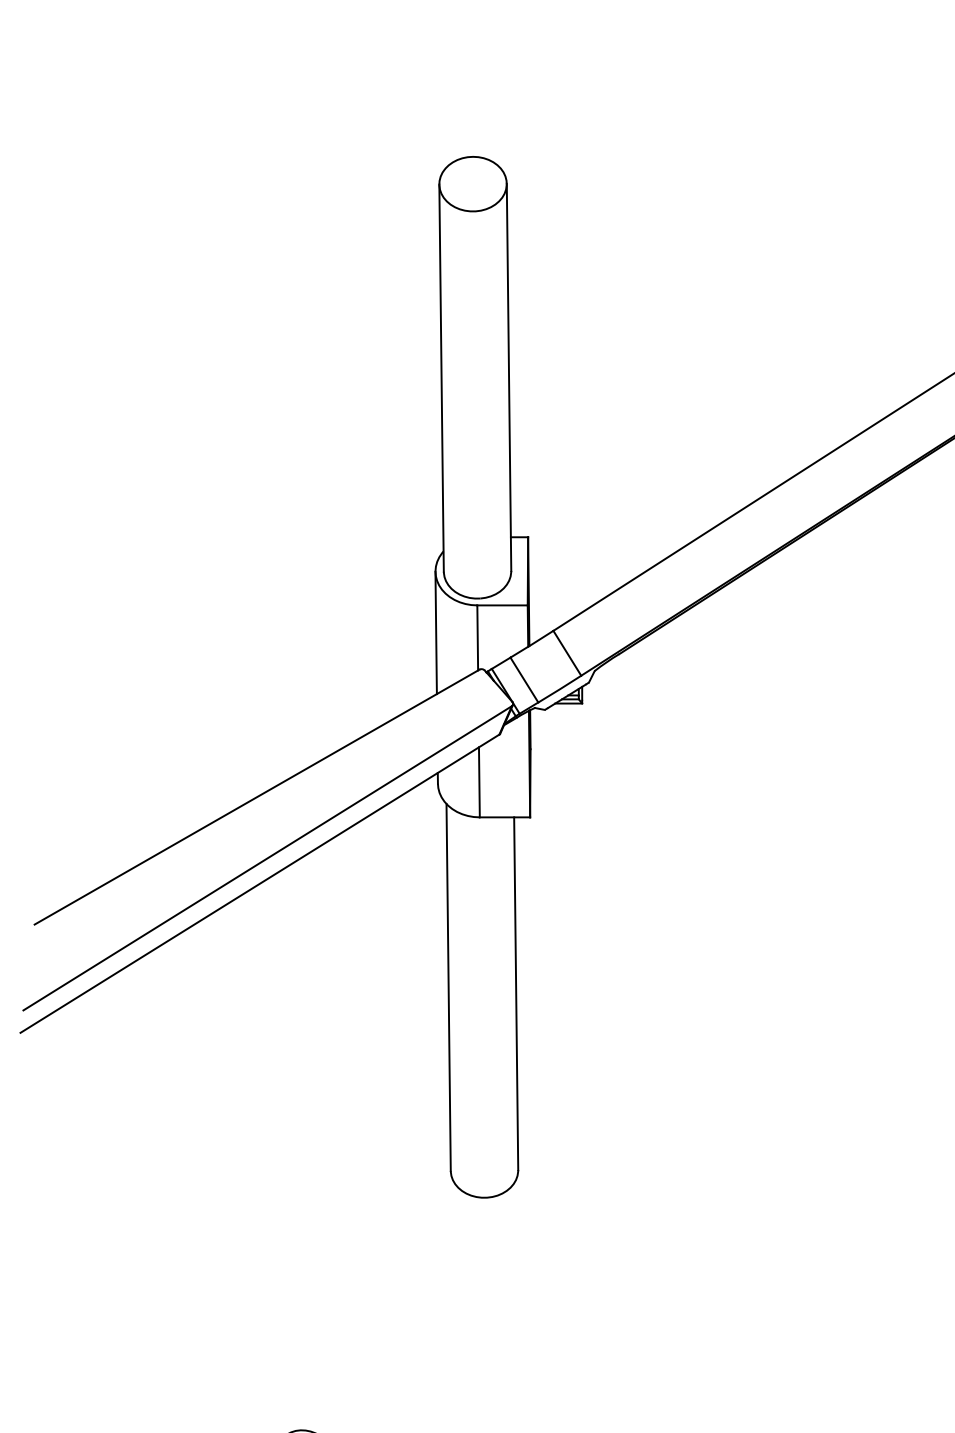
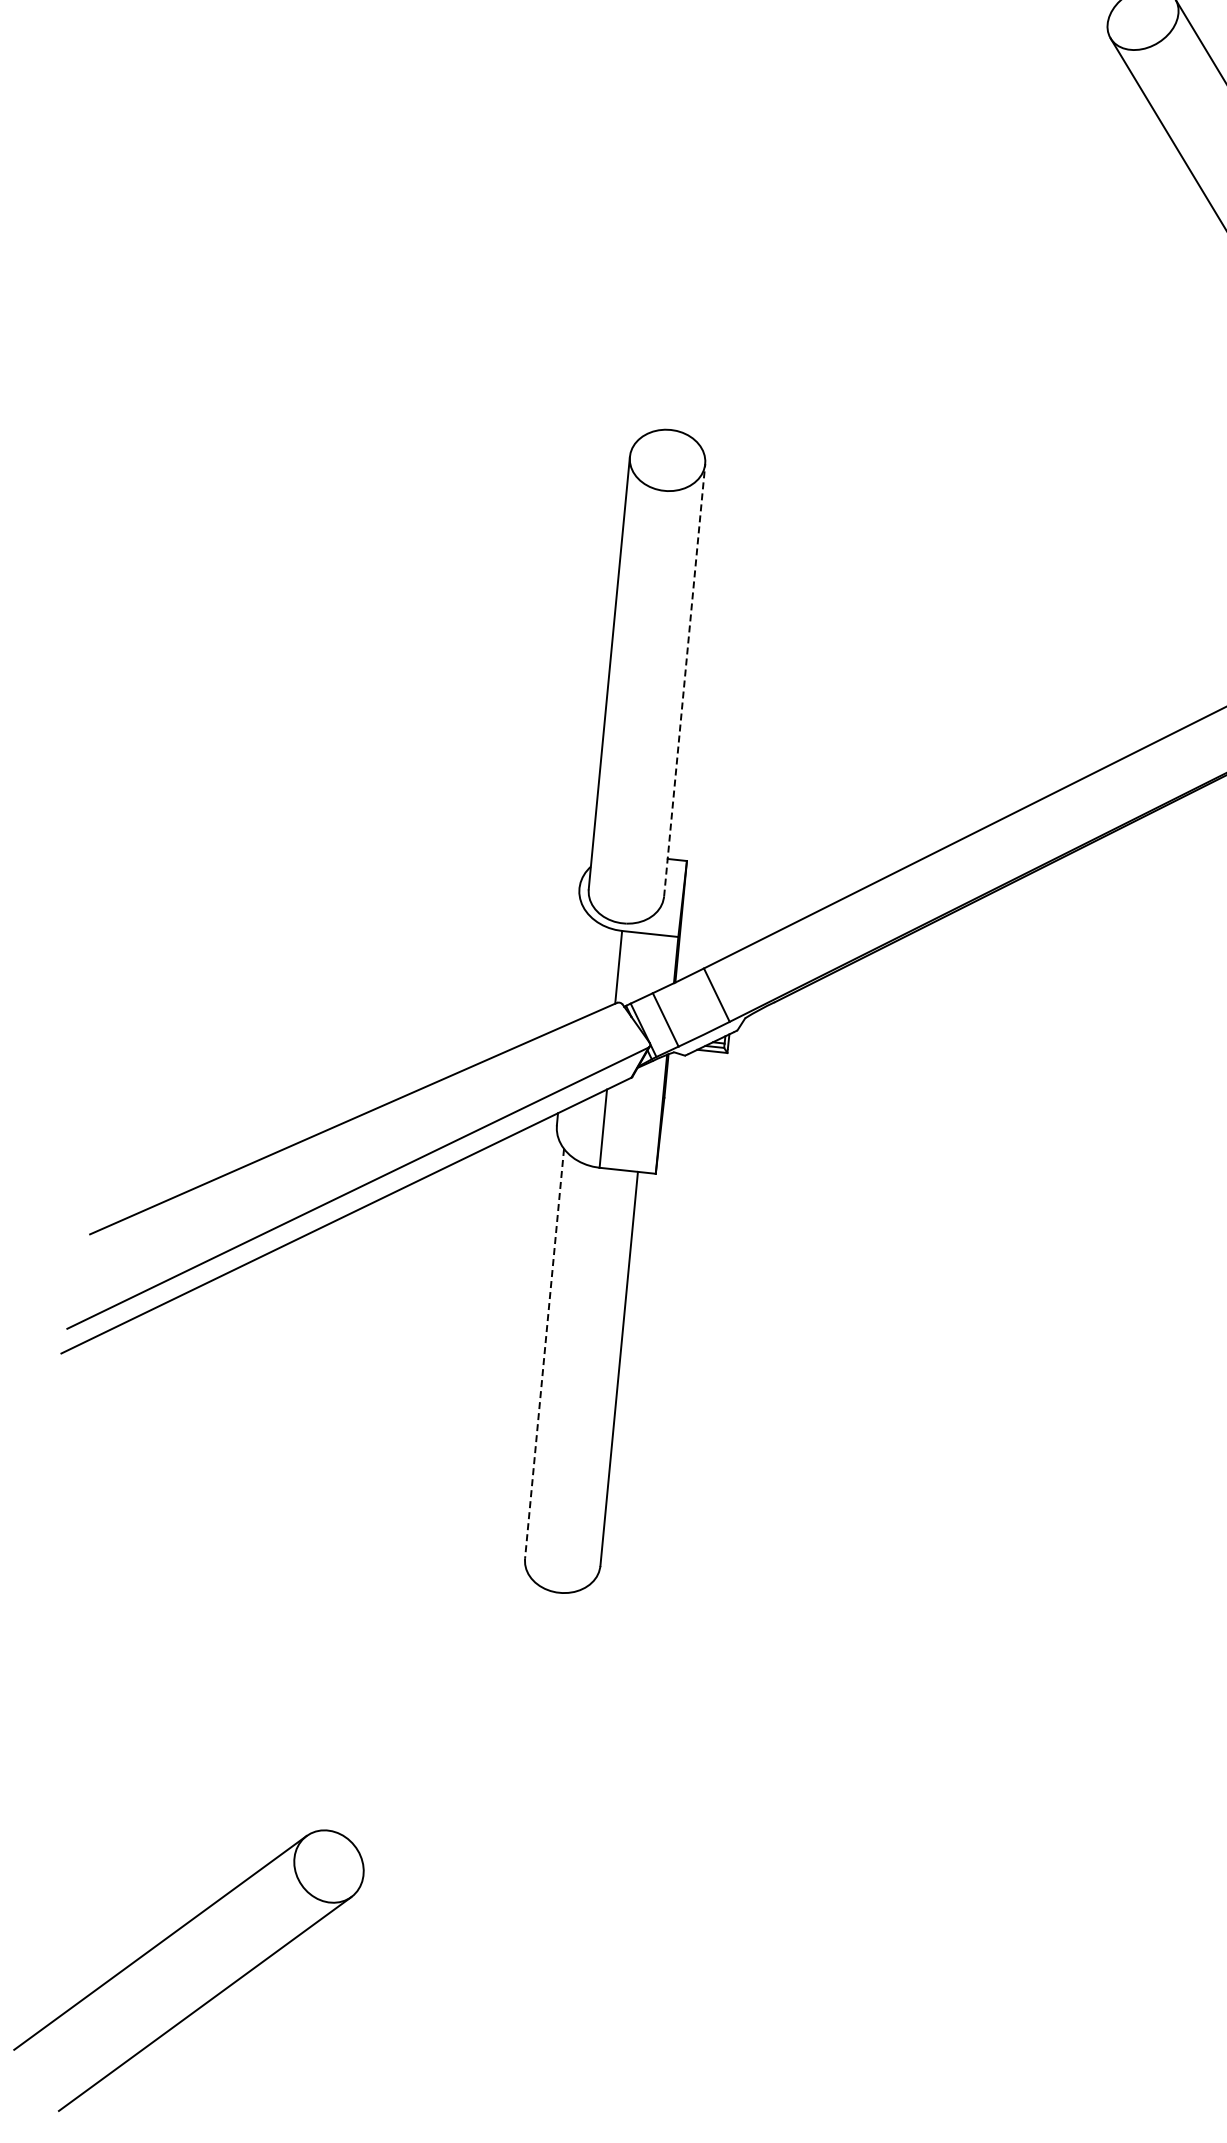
line: (508, 376) -> (684, 679), solid -> dashed
line: (435, 632) -> (572, 956), removed
line: (448, 987) -> (544, 1353), solid -> dashed

